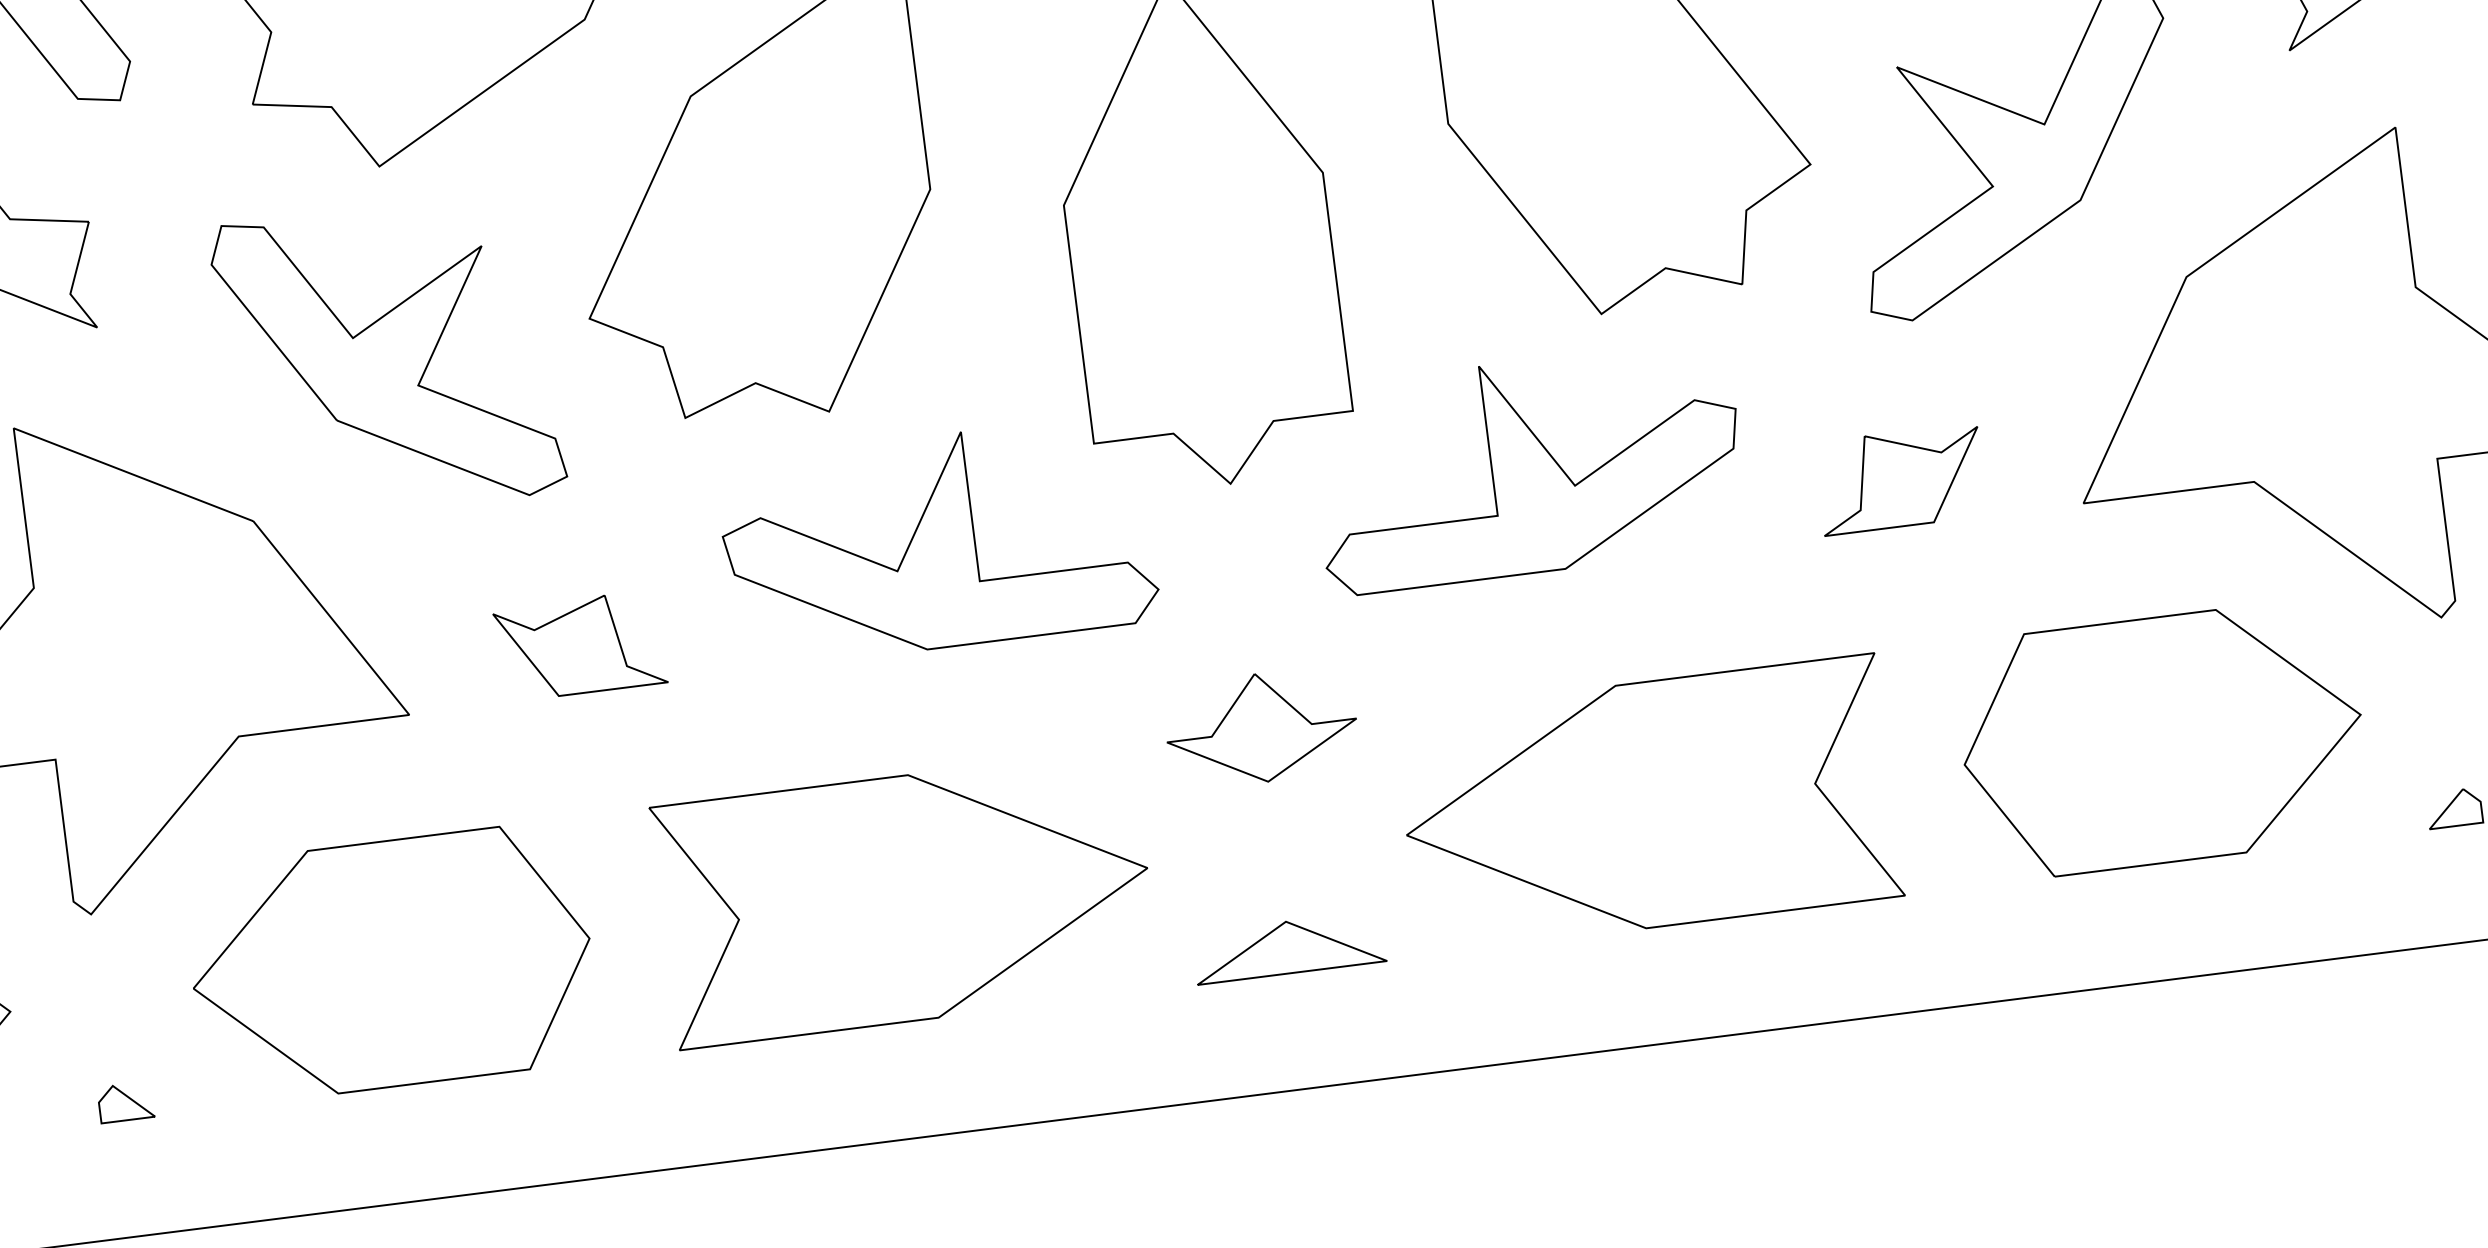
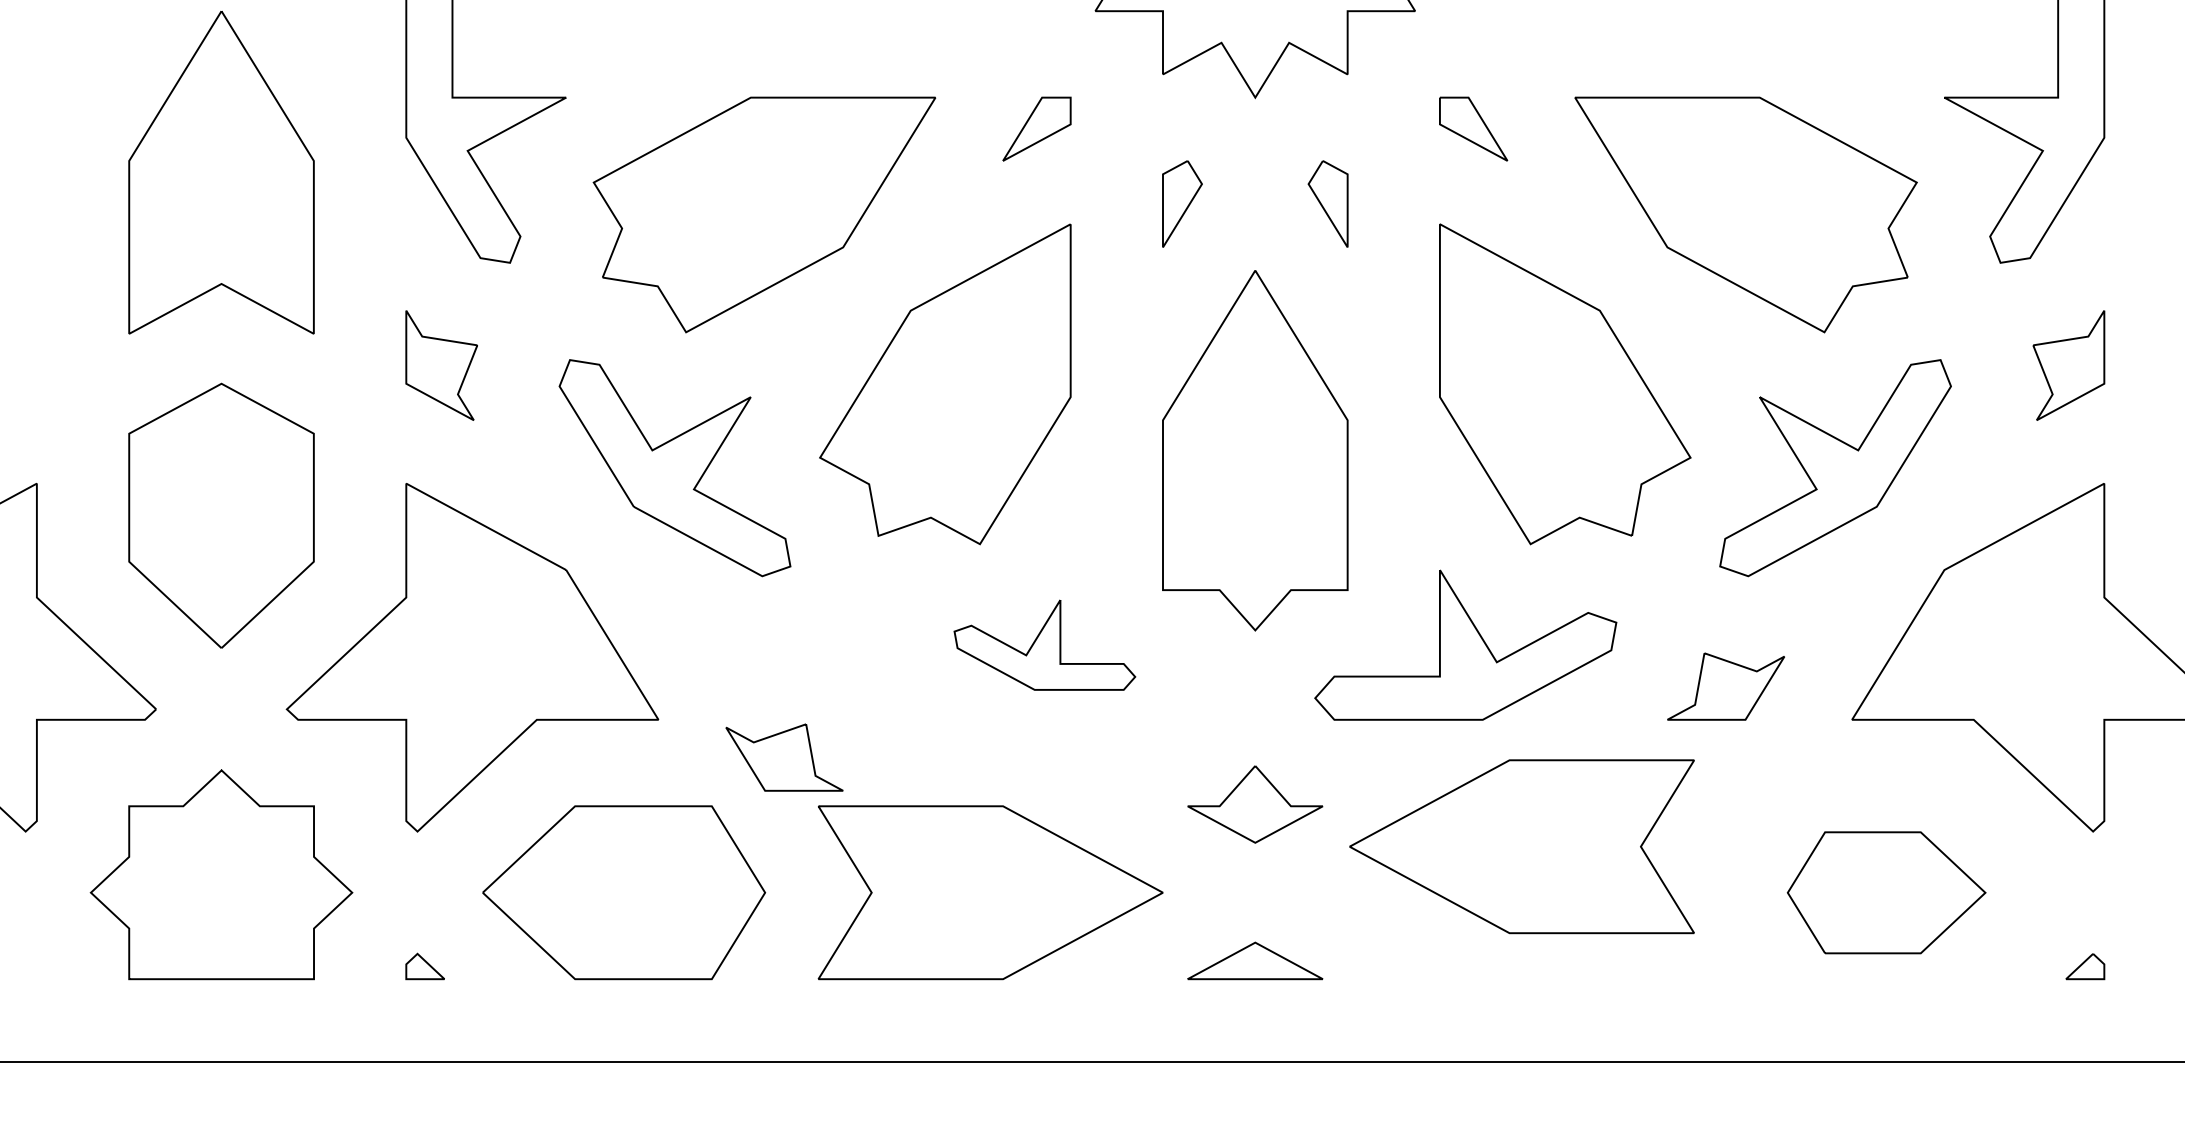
part: (937, 540) -> (1044, 644), size x0.6
part: (580, 645) -> (784, 757), moved
part: (2162, 739) -> (1886, 892), size x0.7
part: (1647, 804) -> (1521, 846), moved

